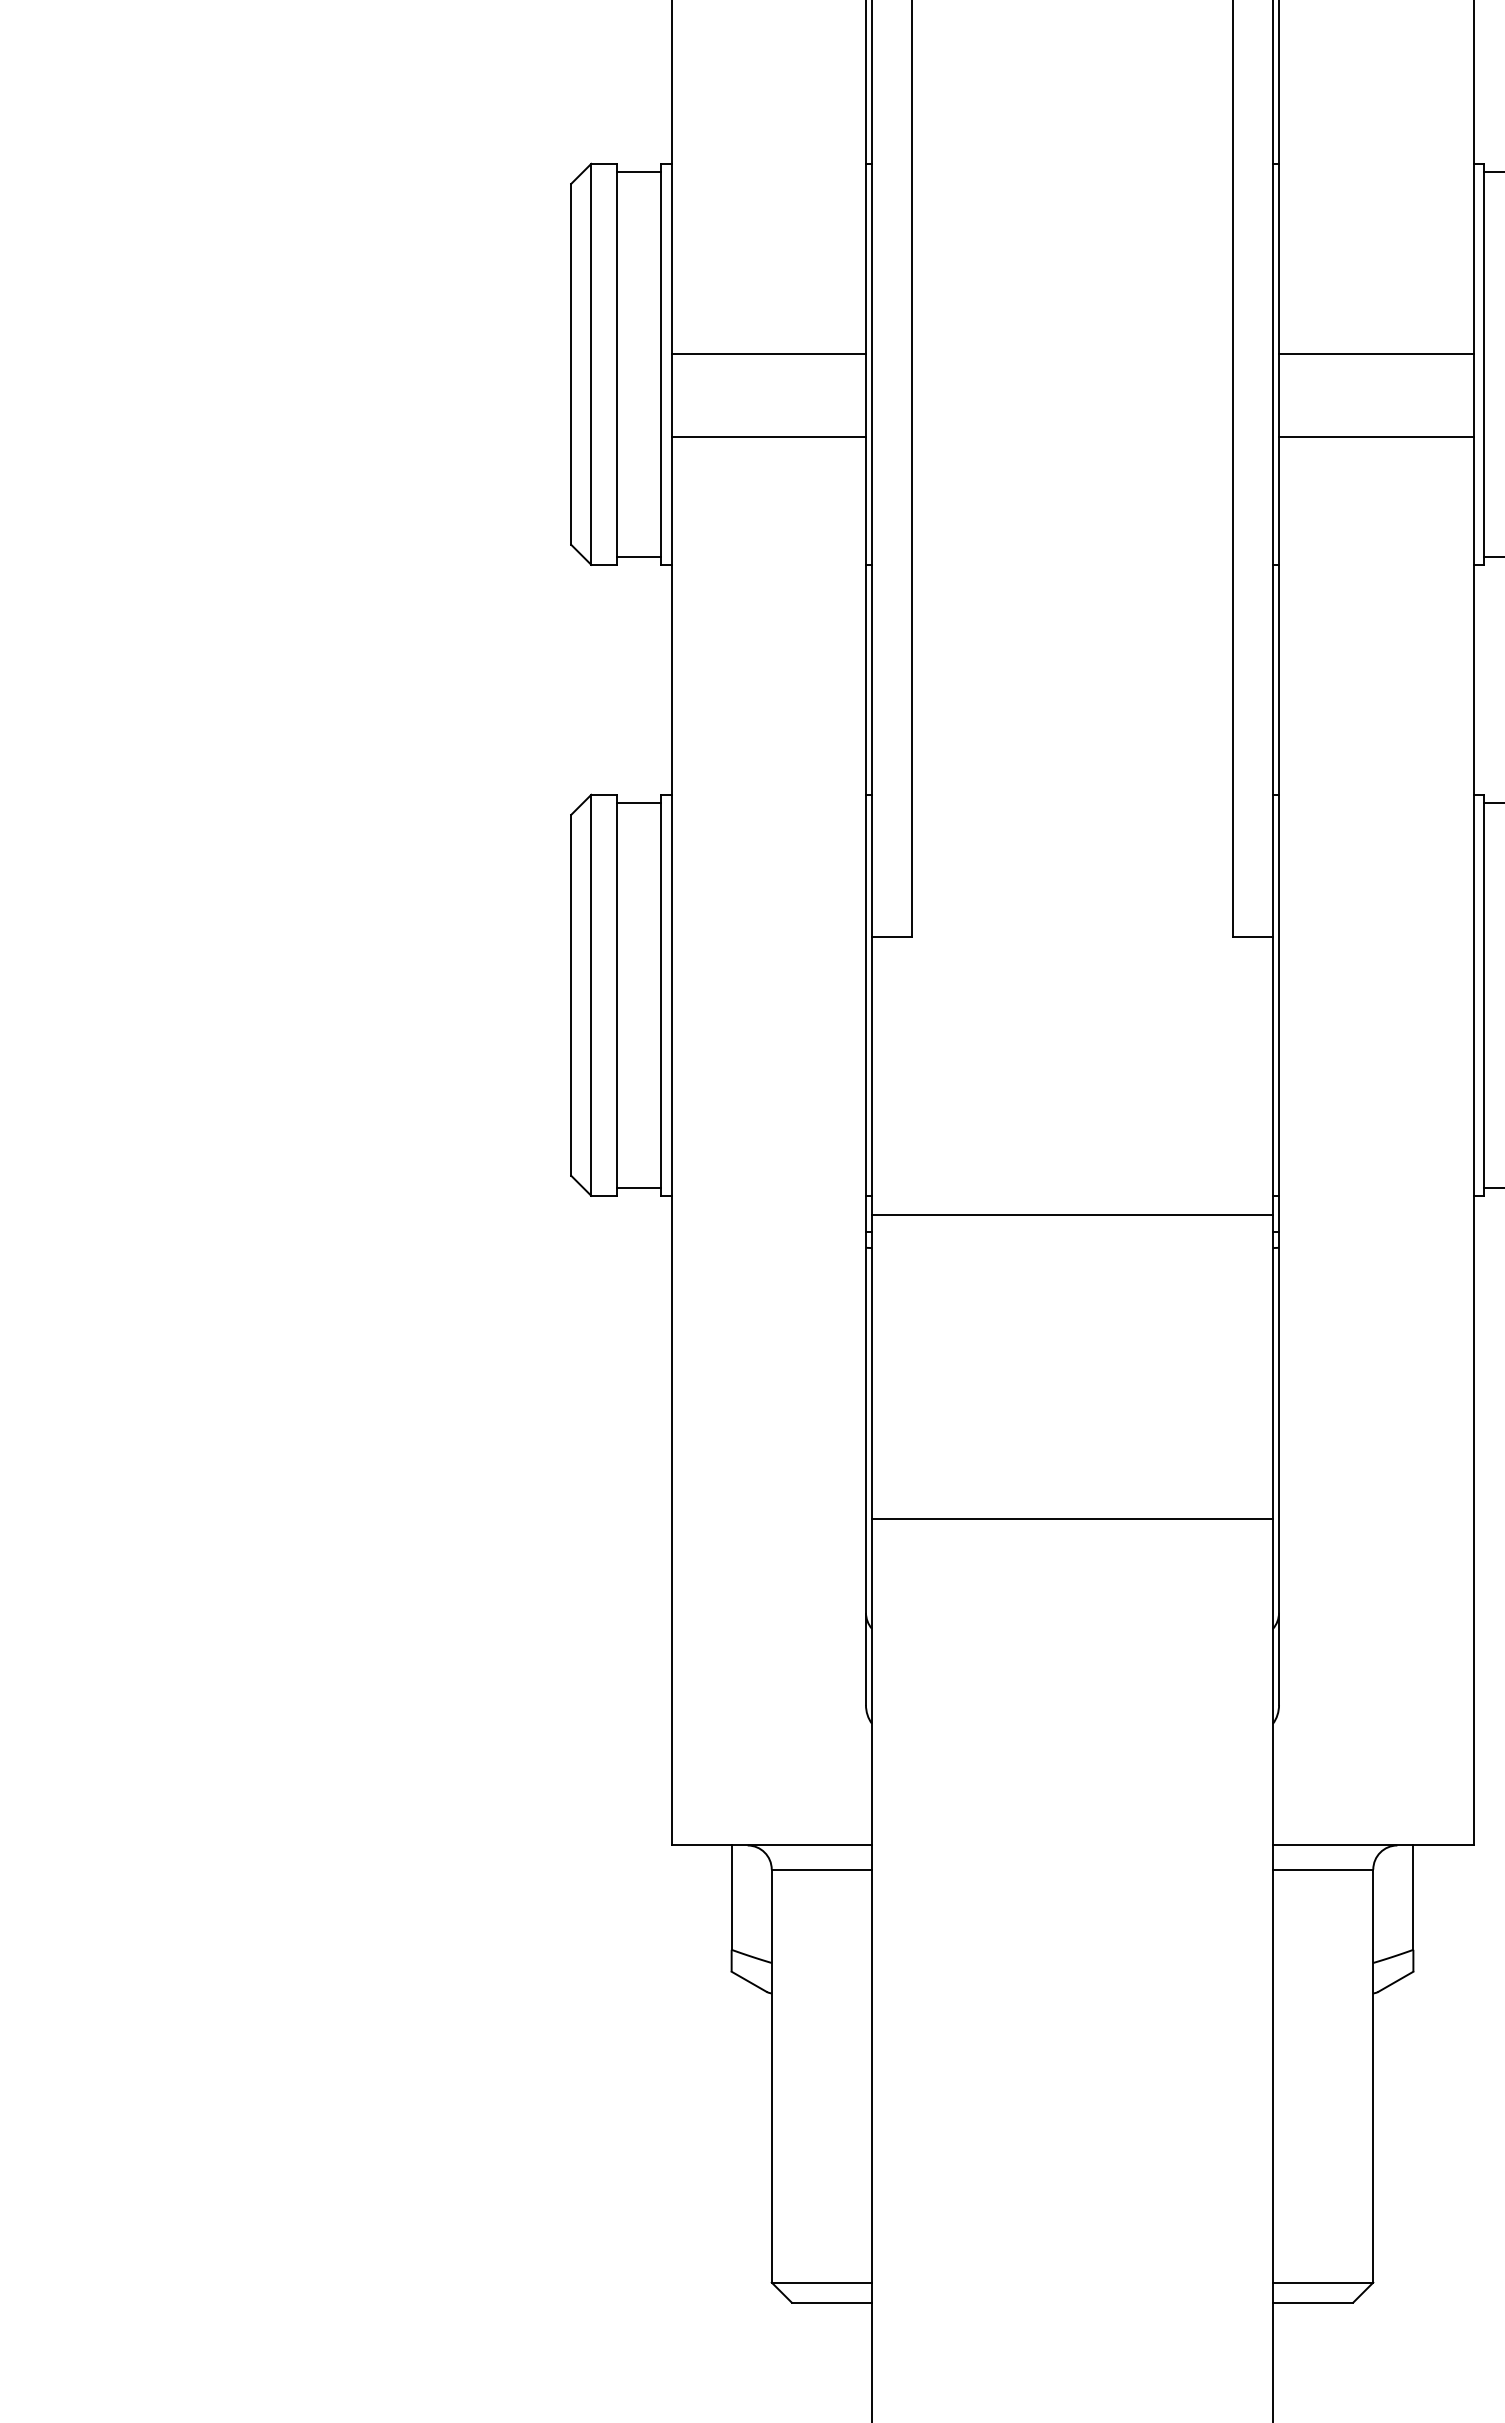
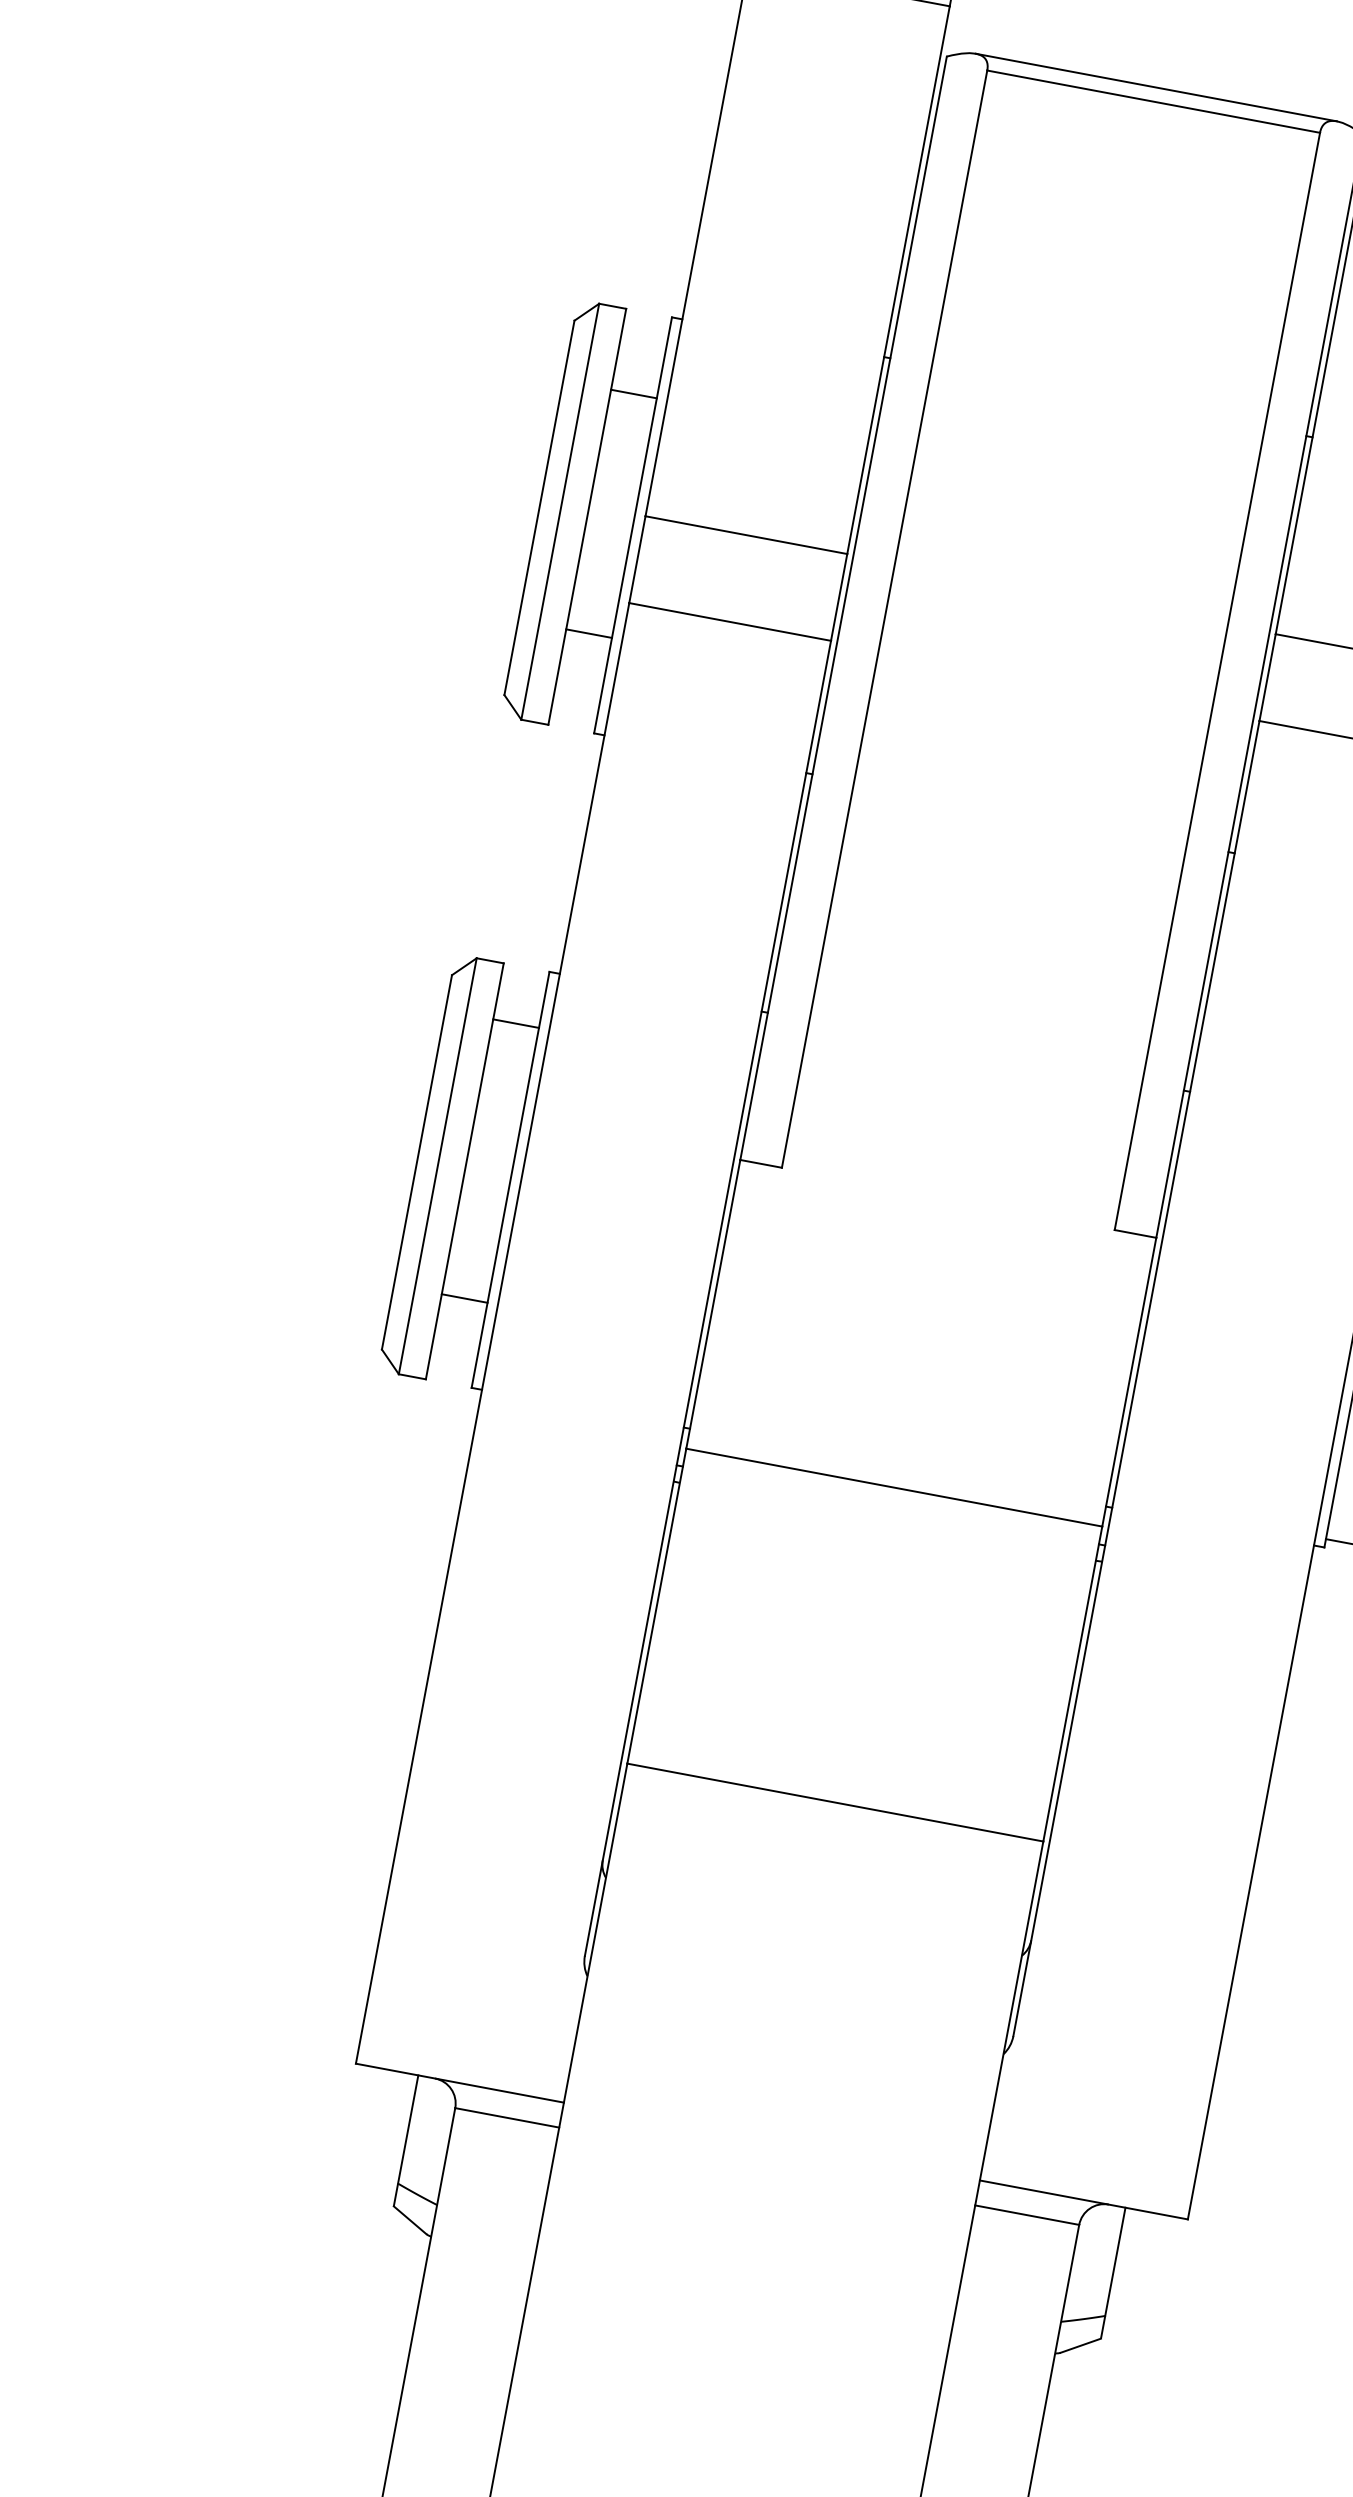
line: (639, 171) -> (634, 393), moved
line: (639, 556) -> (589, 633), moved
line: (639, 802) -> (516, 1023), moved
line: (639, 1187) -> (464, 1298), moved

